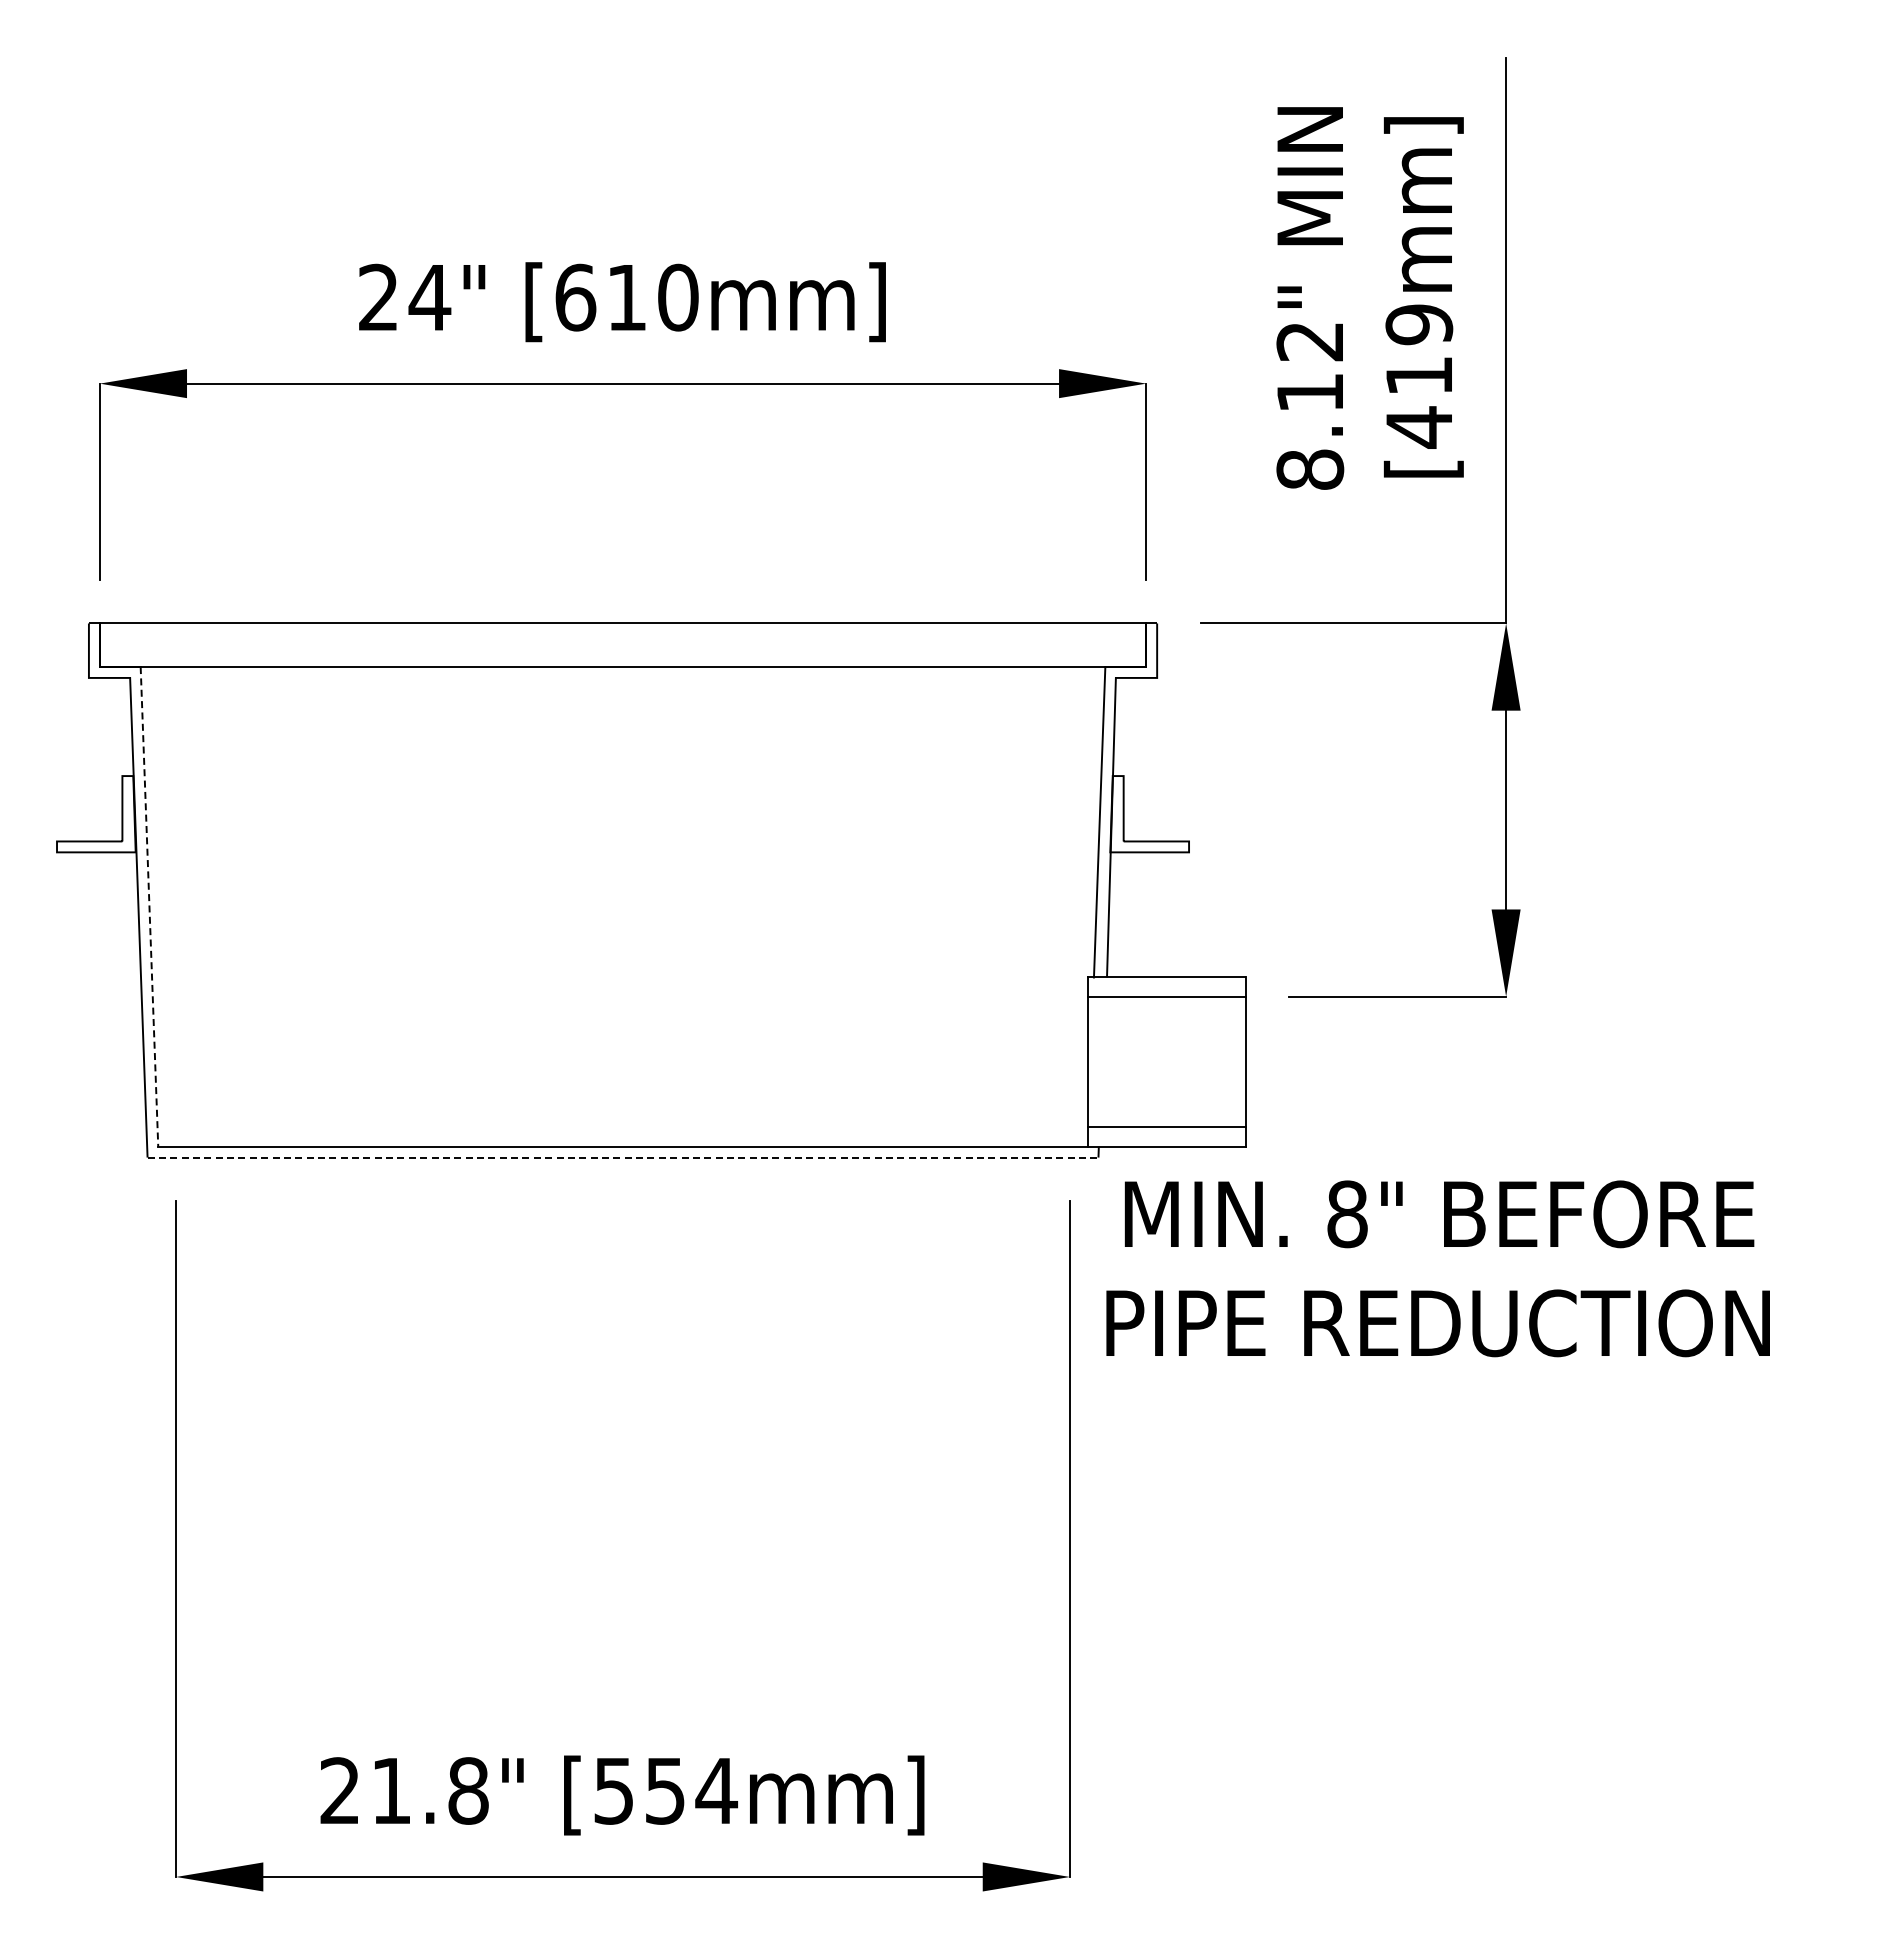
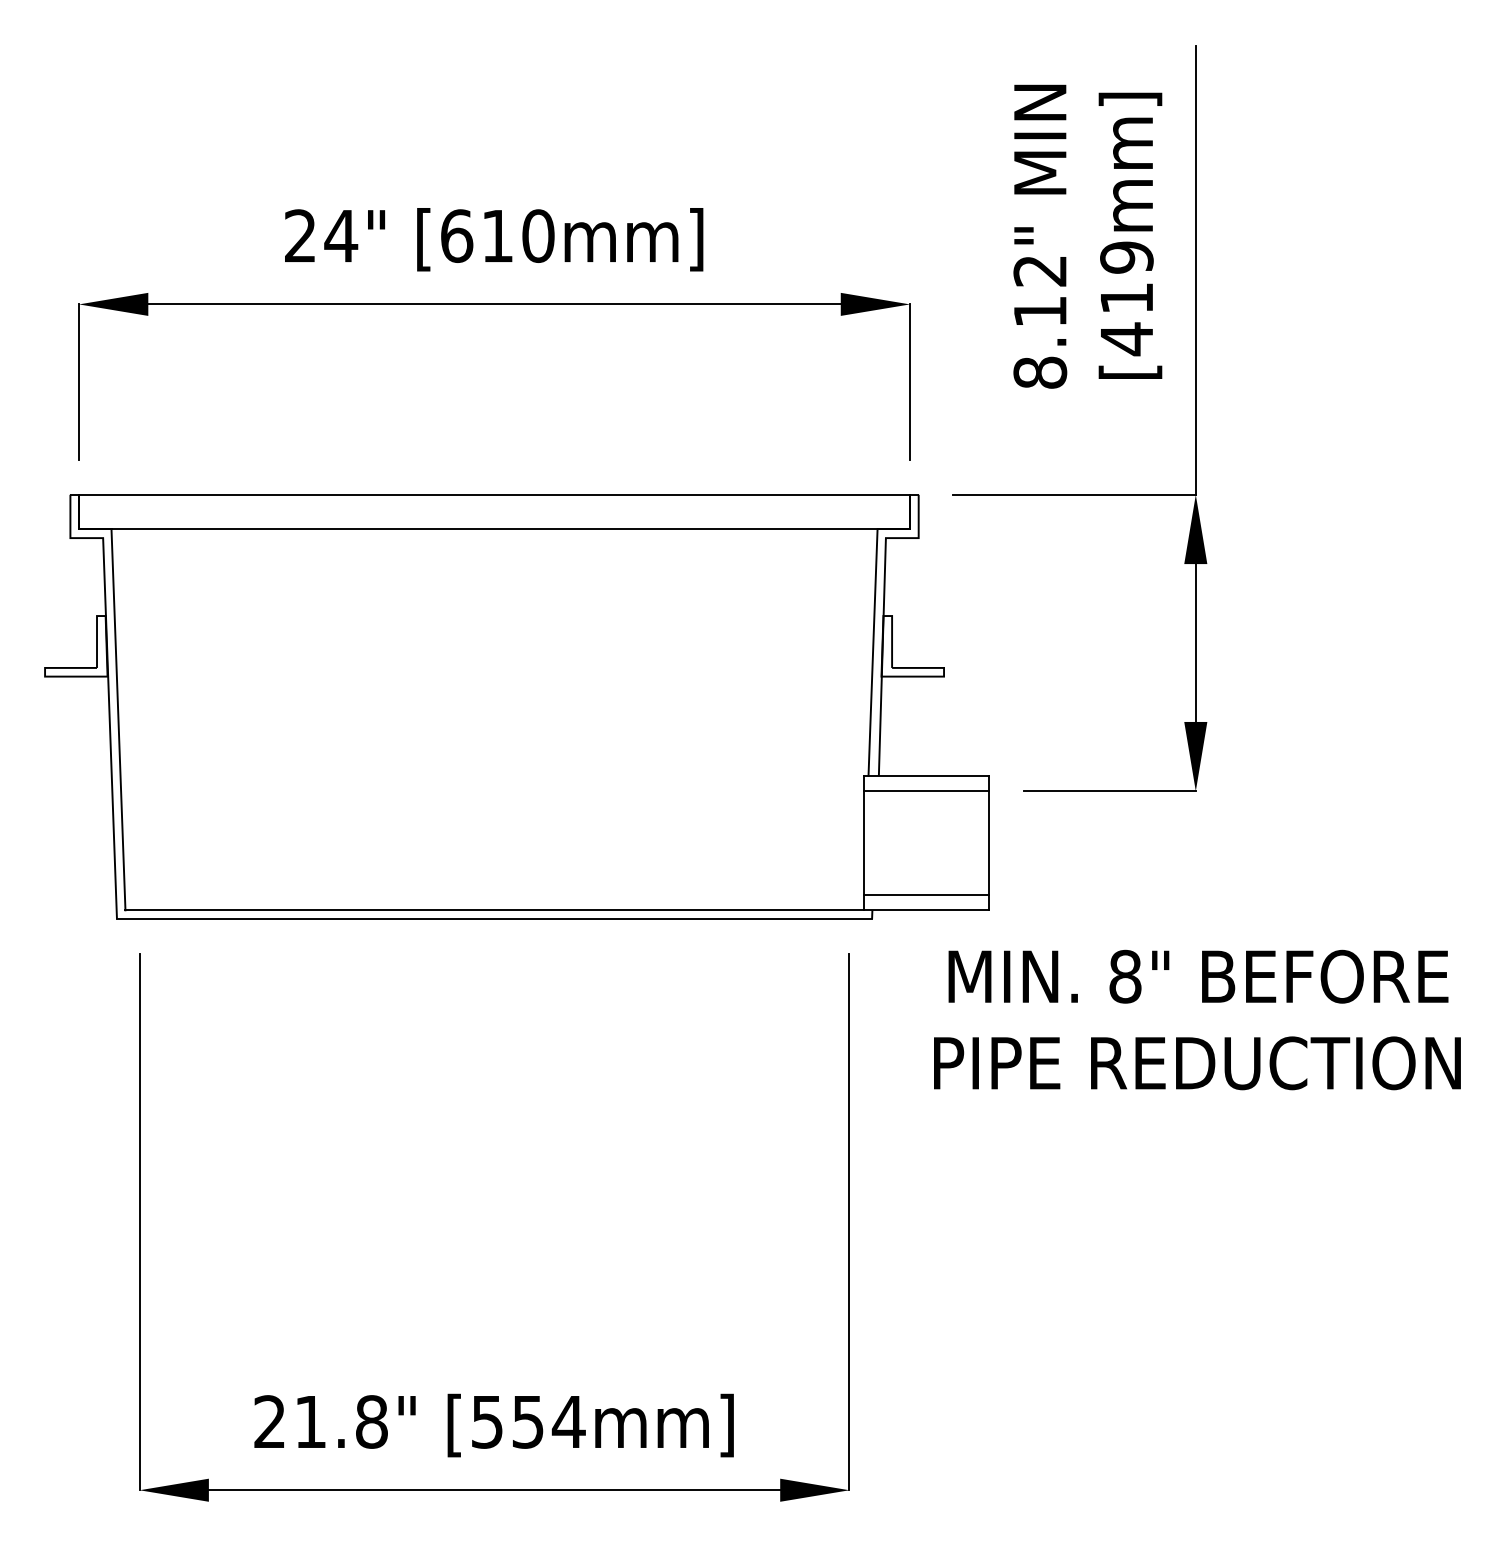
line: (149, 906) -> (118, 719), dashed -> solid
line: (623, 1157) -> (494, 918), dashed -> solid
text: (1437, 1268) -> (1196, 1019), moved

